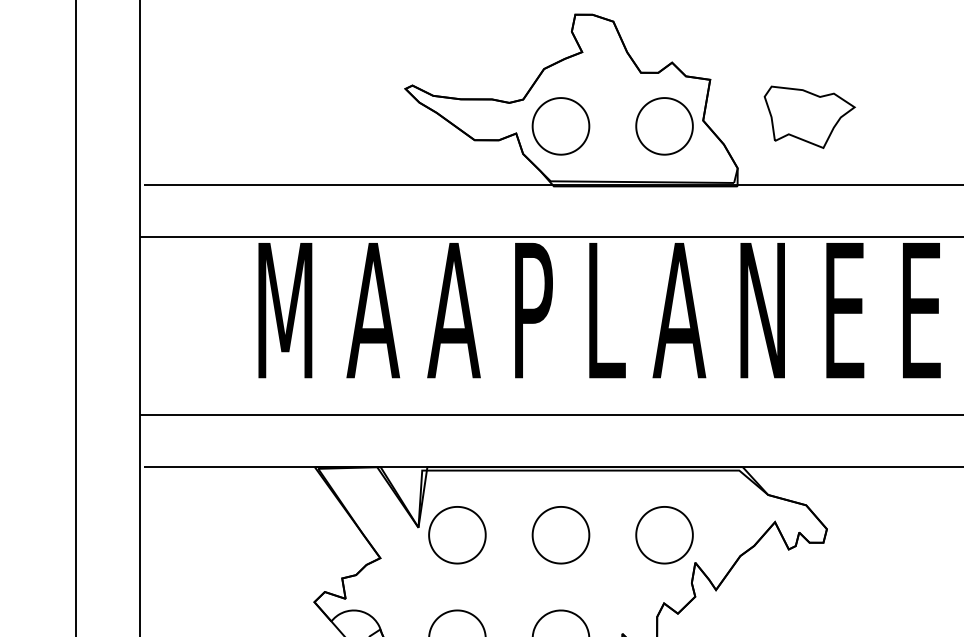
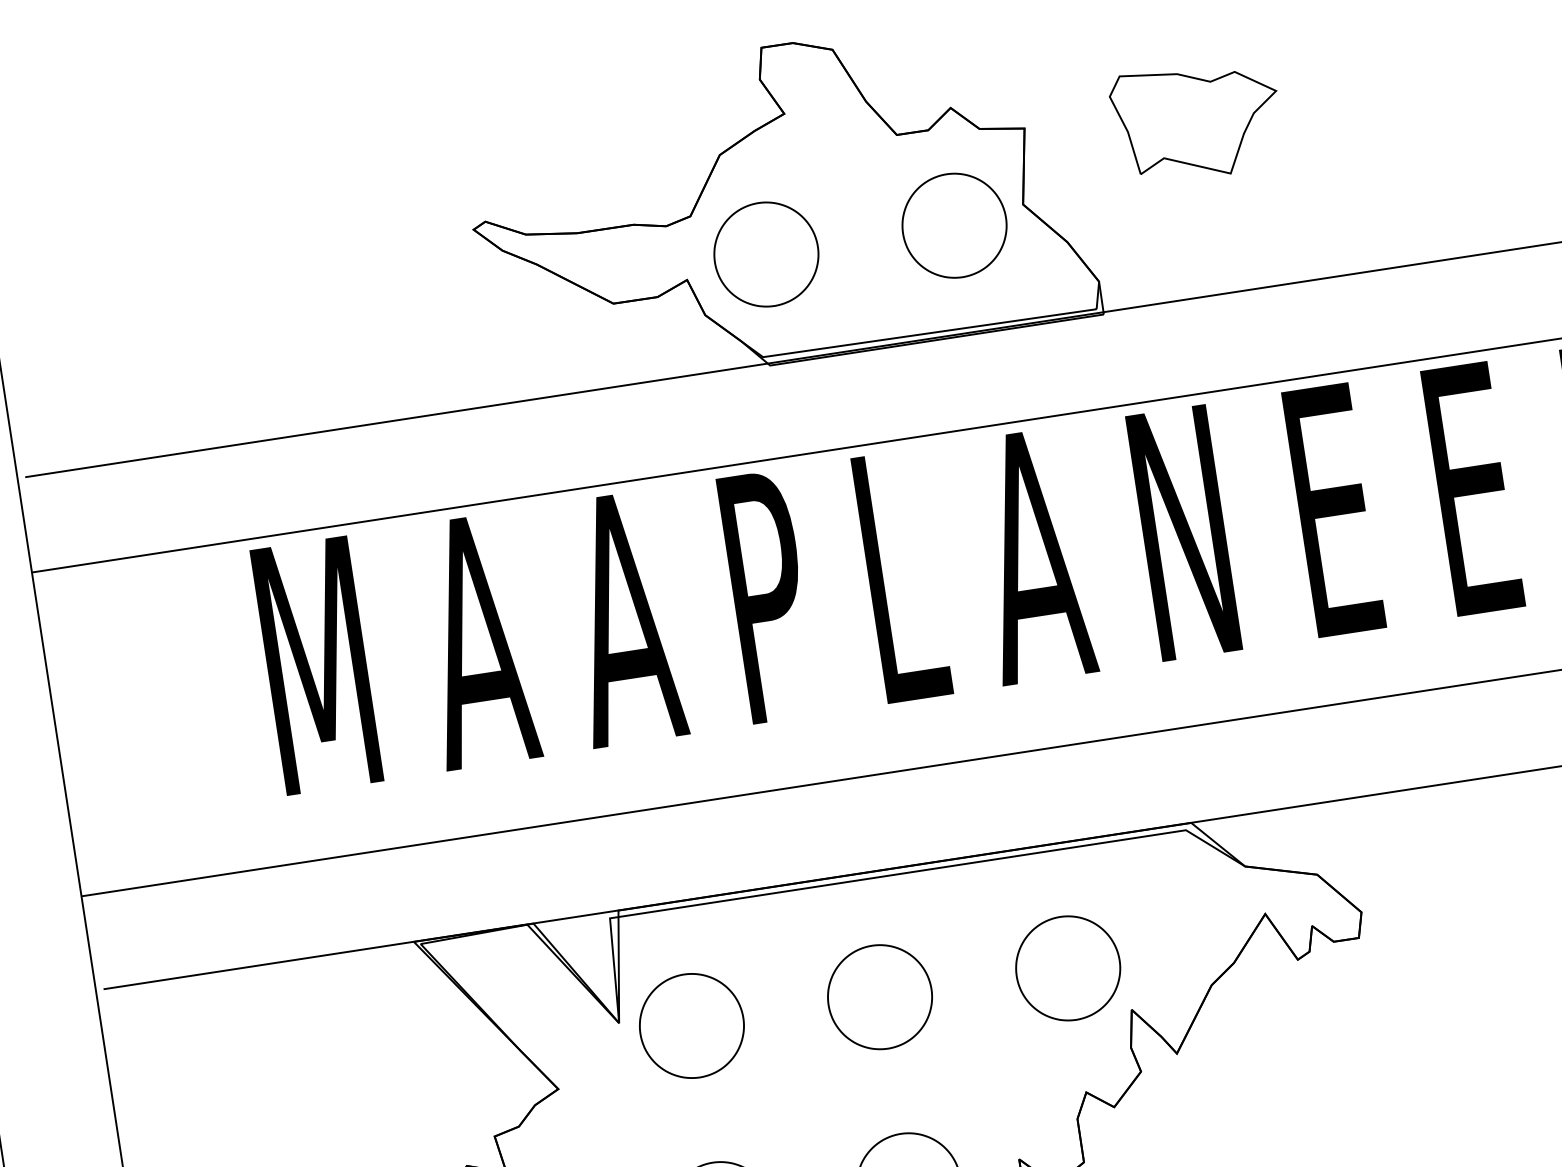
part: (809, 116) -> (1196, 120), moved

